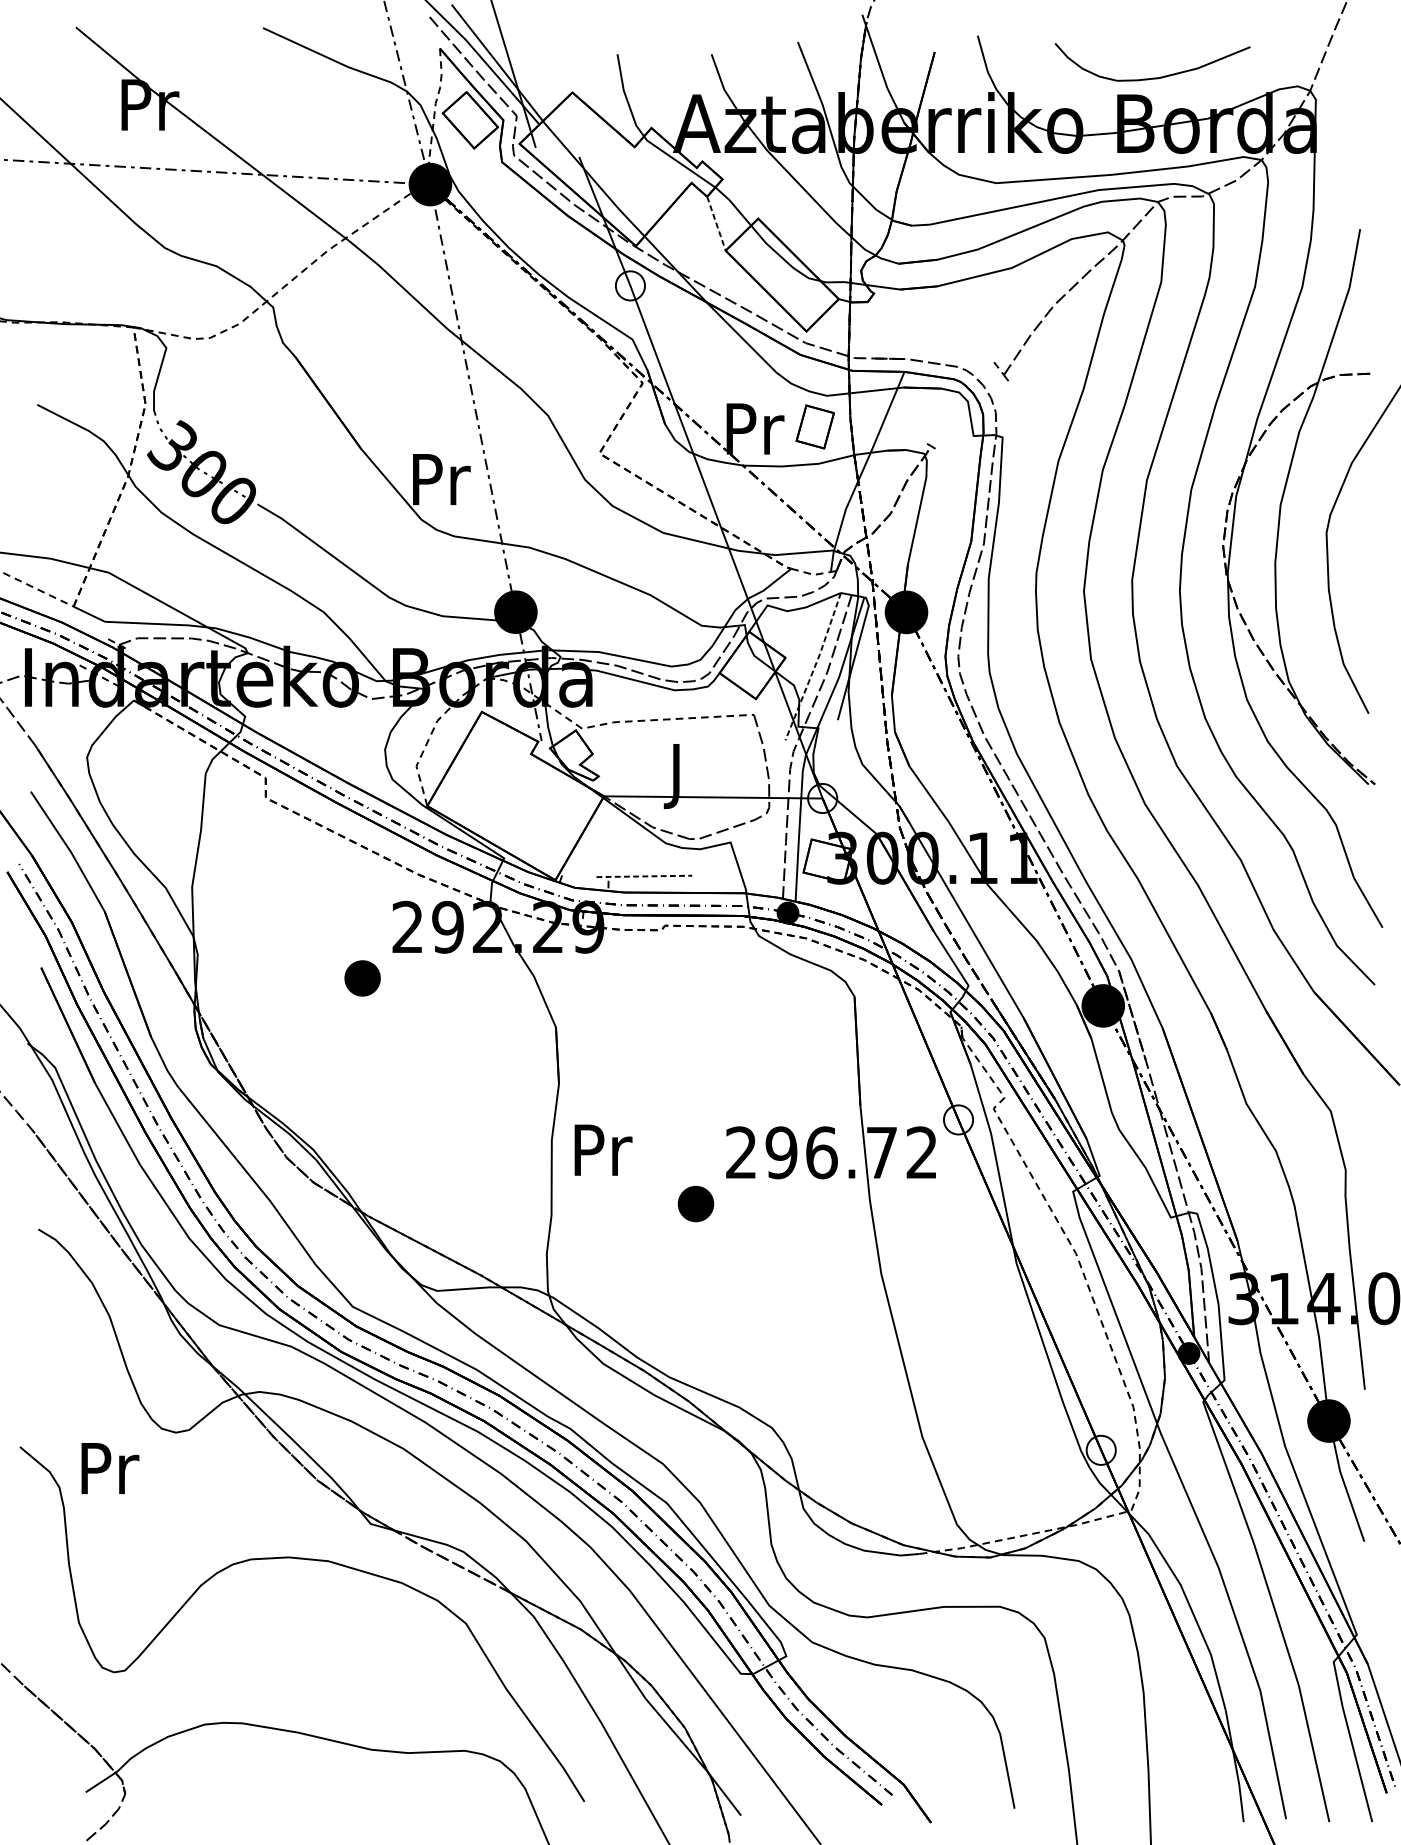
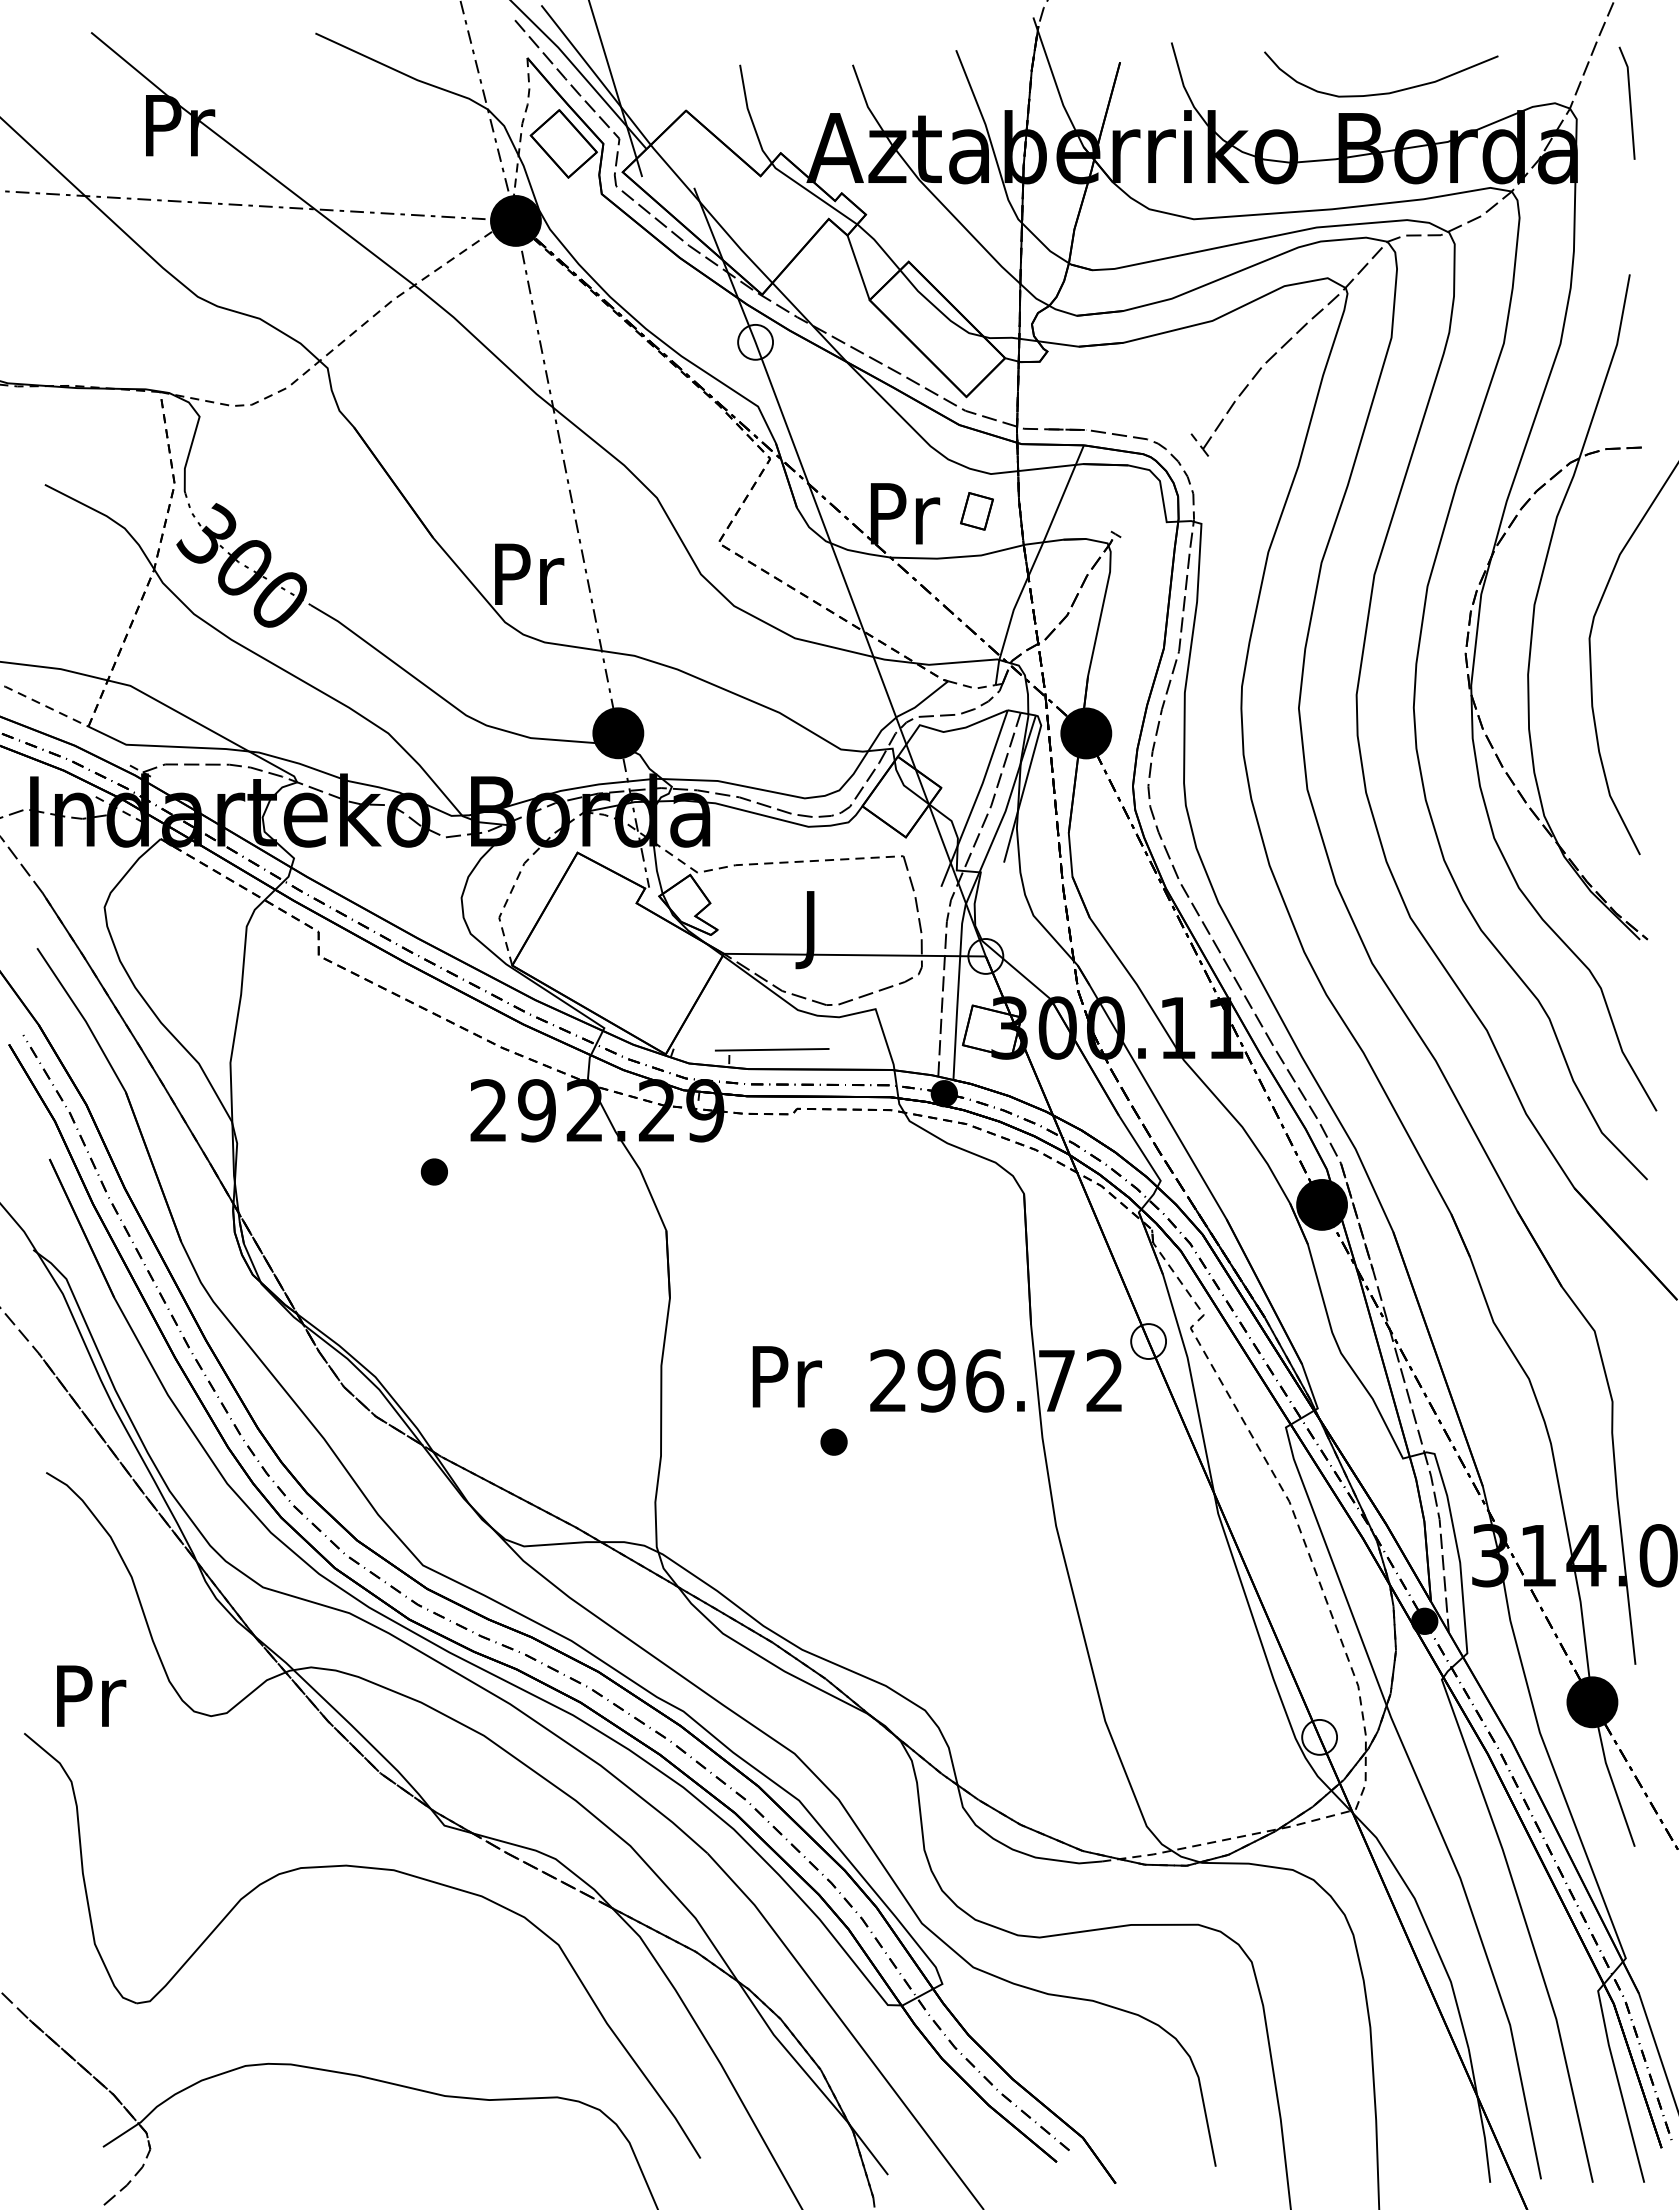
line: (1359, 85) -> (1629, 102), added
line: (716, 224) -> (858, 268), dashed -> solid
part: (814, 427) -> (976, 511), size x0.71
line: (814, 667) -> (976, 799), dashed -> solid
line: (644, 876) -> (772, 1049), dashed -> solid
part: (361, 978) -> (433, 1171), size x0.62
text: (602, 1149) -> (786, 1376), moved
part: (695, 1203) -> (833, 1441), size x0.62
text: (110, 1467) -> (91, 1695), moved

